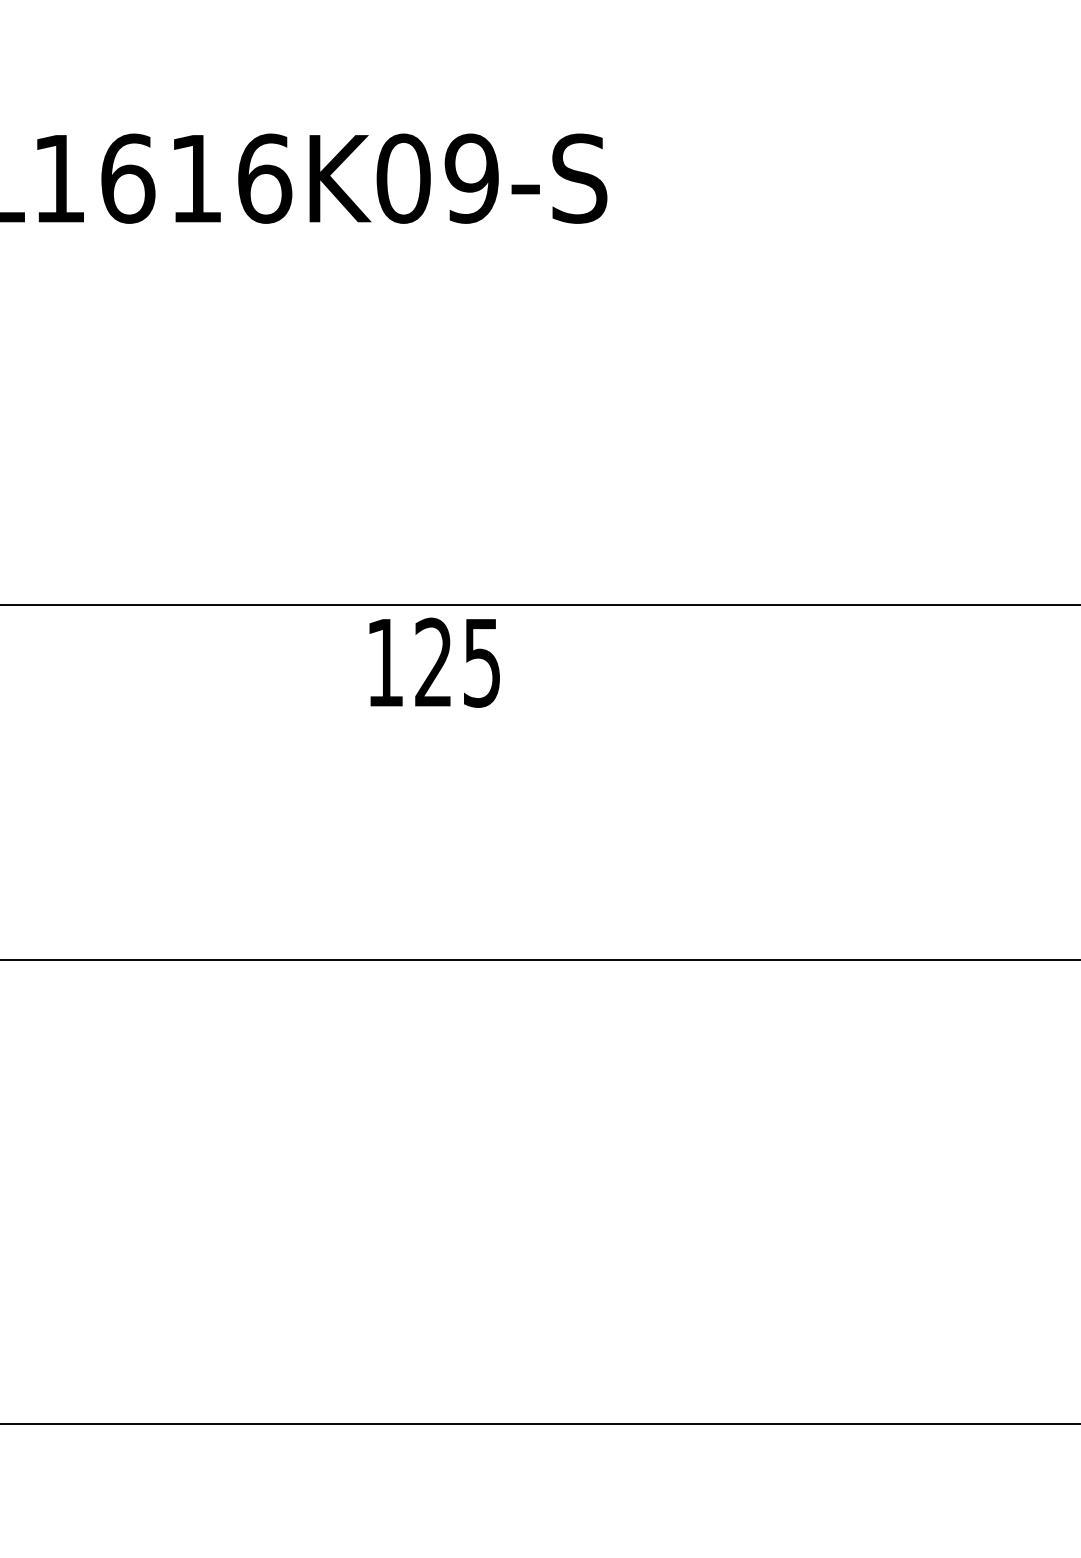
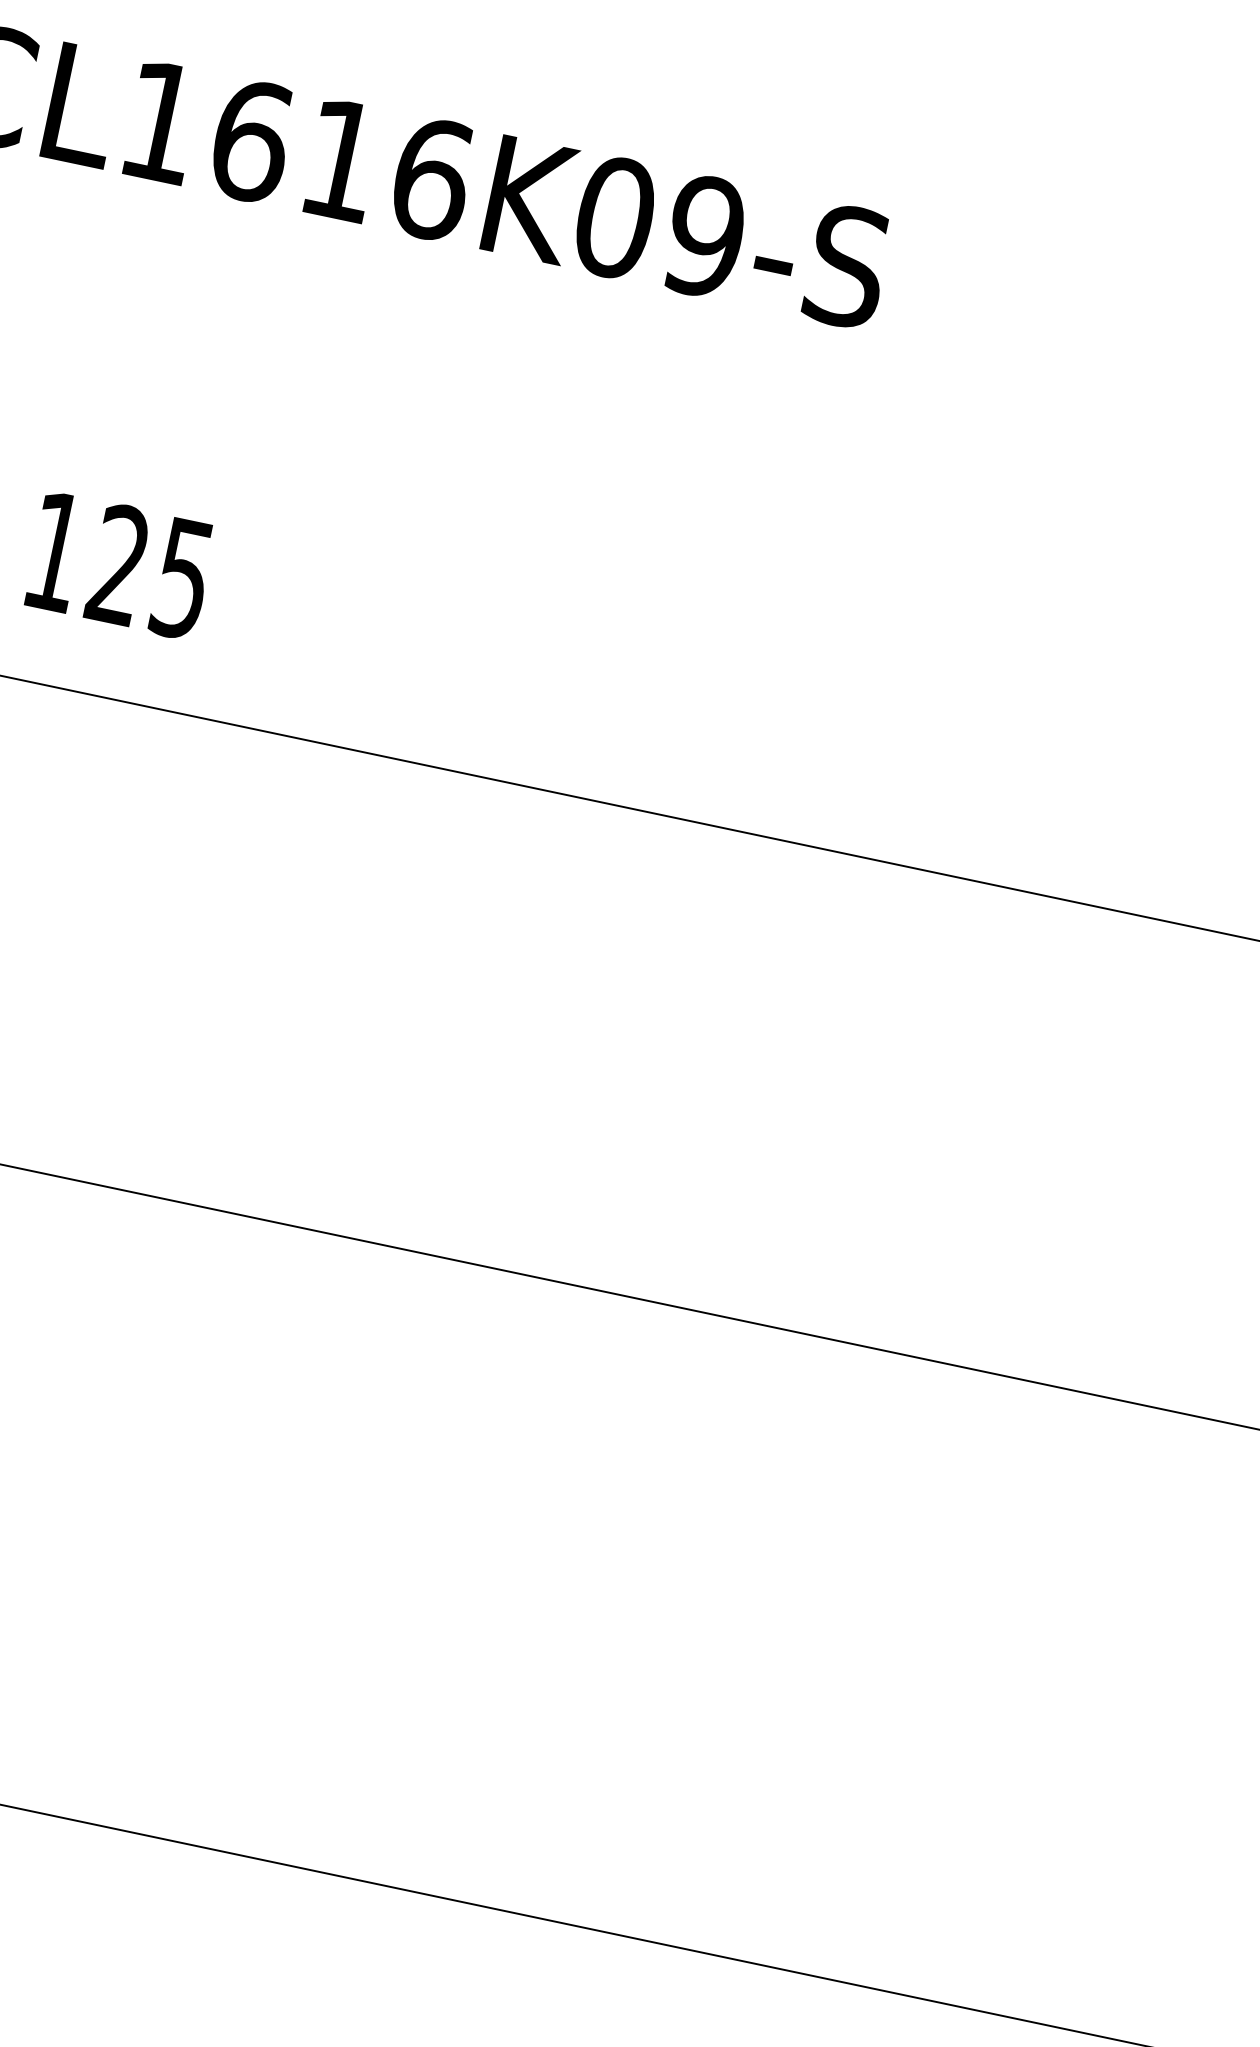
text: (434, 662) -> (120, 565), moved

